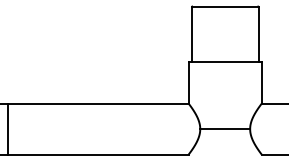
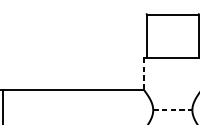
line: (188, 82) -> (144, 73), solid -> dashed
line: (225, 129) -> (173, 110), solid -> dashed

